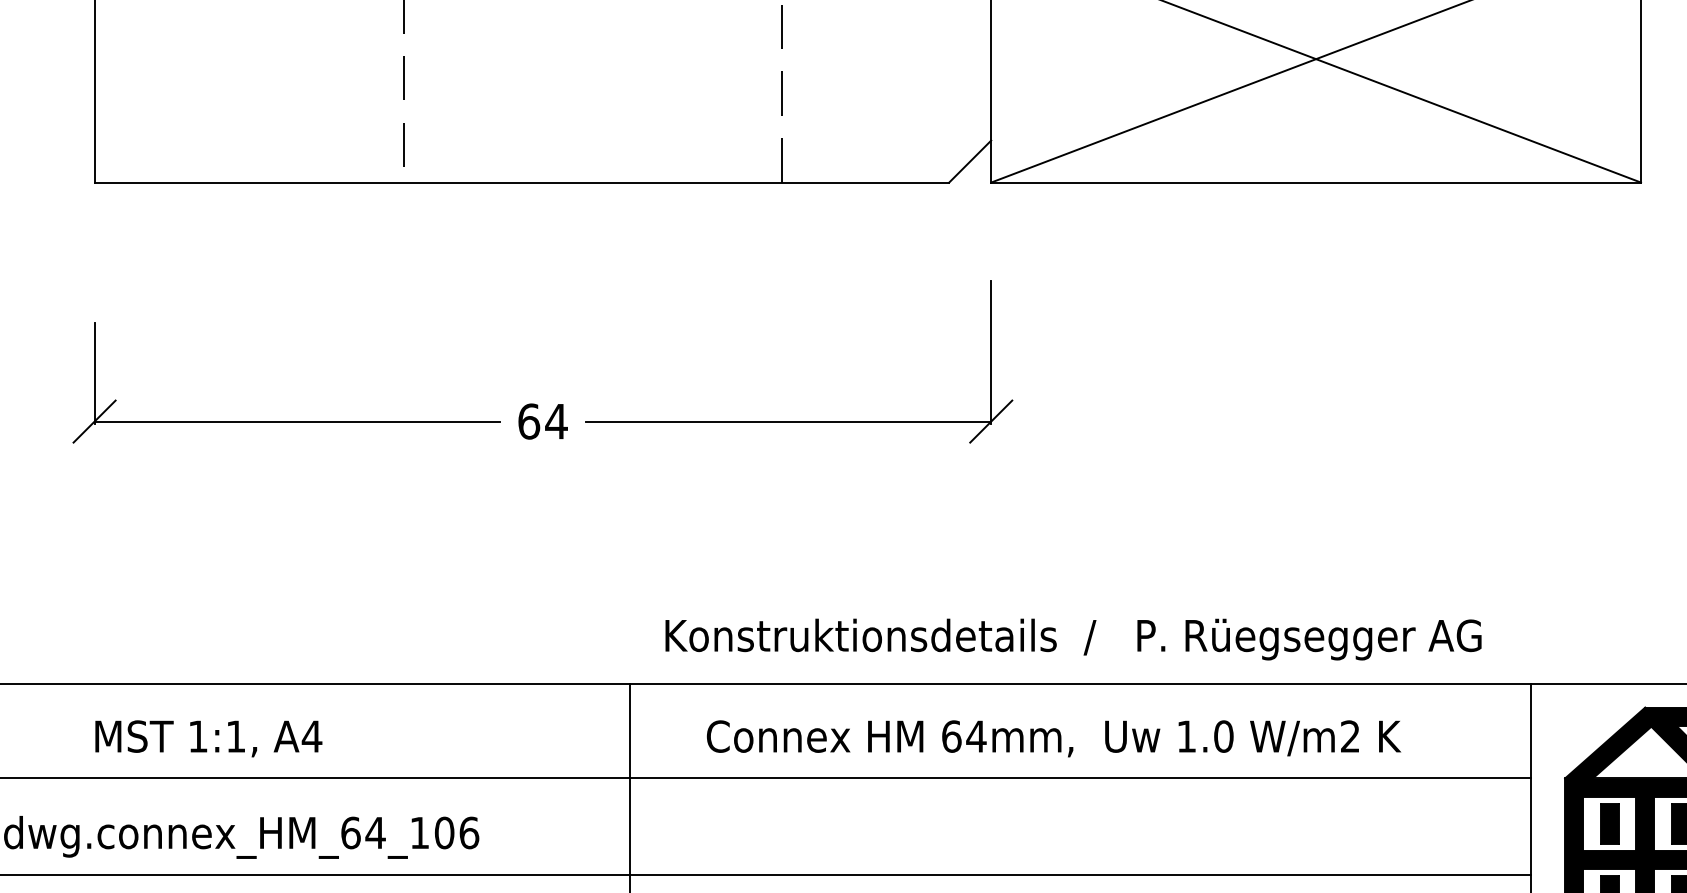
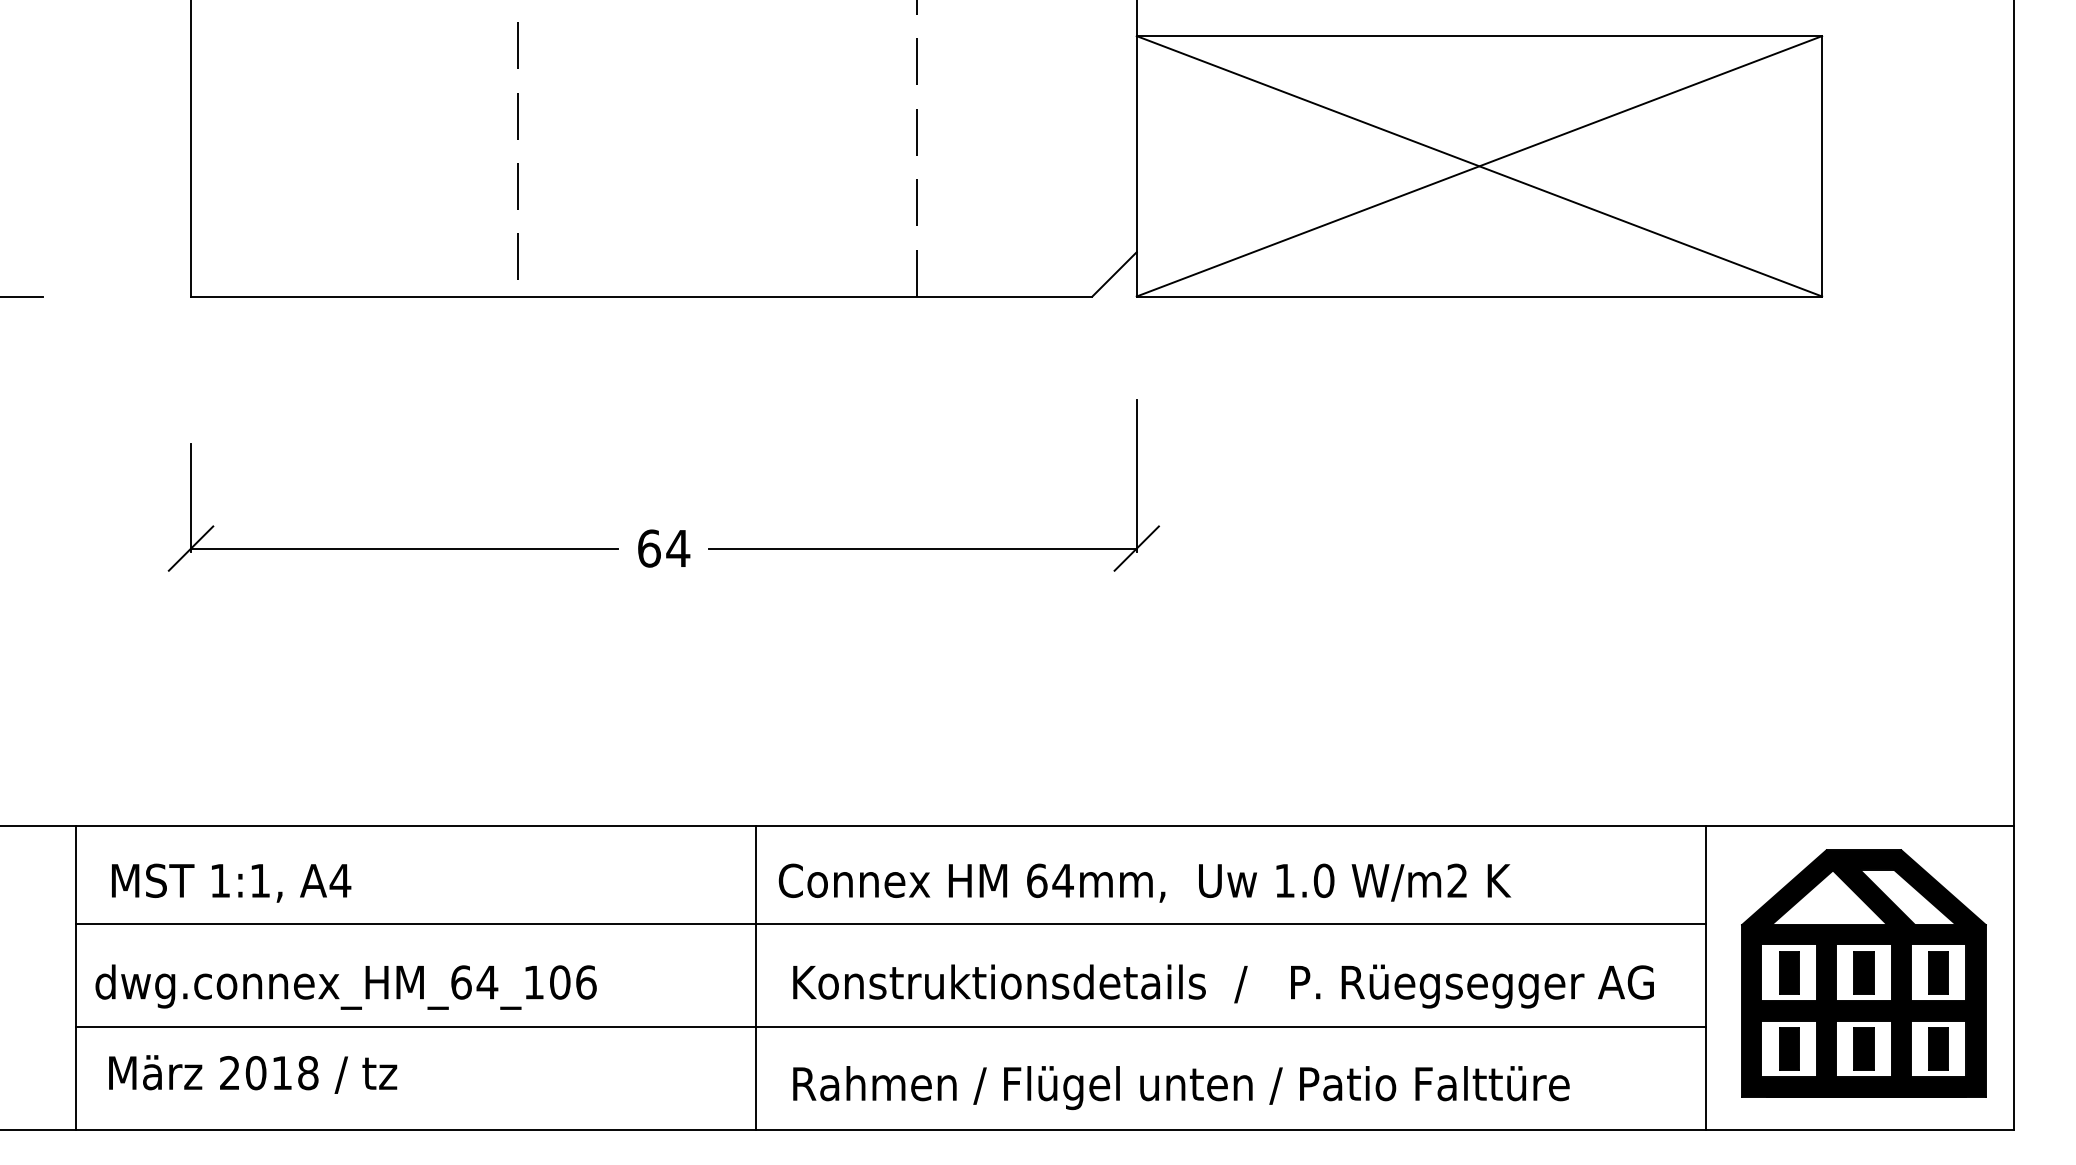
text: (1073, 639) -> (1223, 986), moved
text: (208, 738) -> (231, 882), moved
text: (1053, 738) -> (1144, 882), moved

